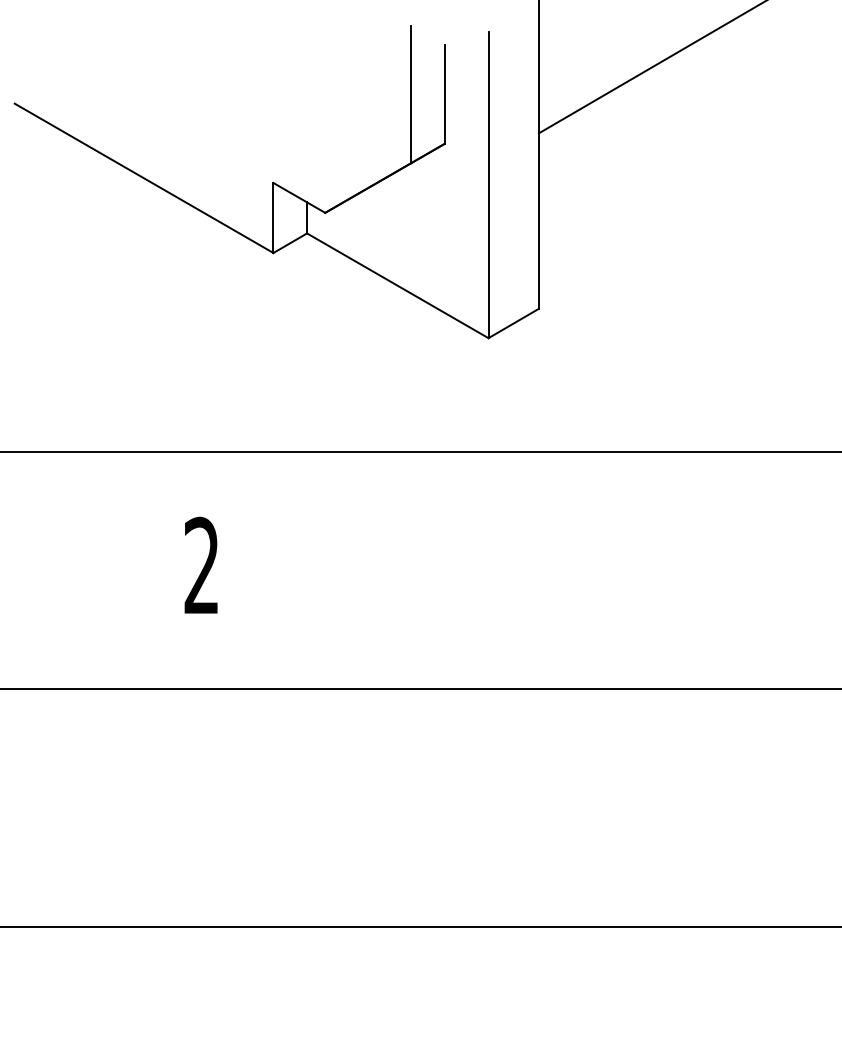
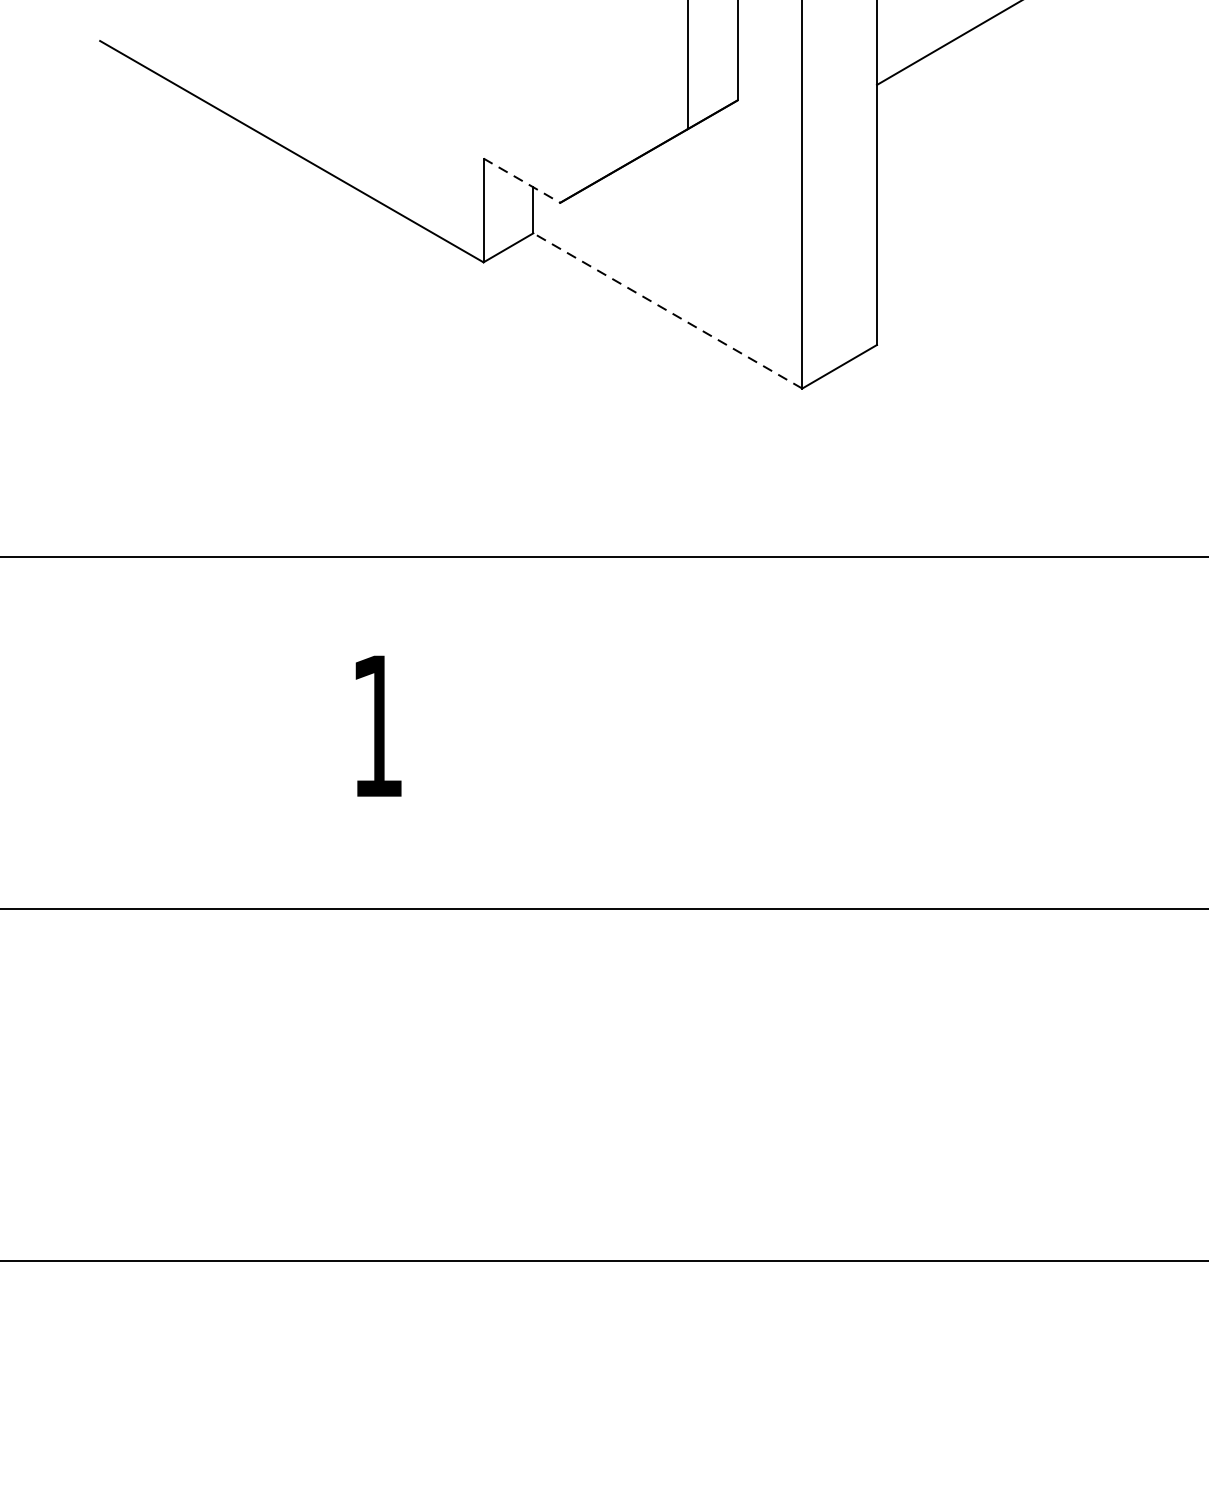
line: (299, 197) -> (522, 180), solid -> dashed
line: (397, 285) -> (667, 310), solid -> dashed
text: (201, 564) -> (376, 723), 2 -> 1

